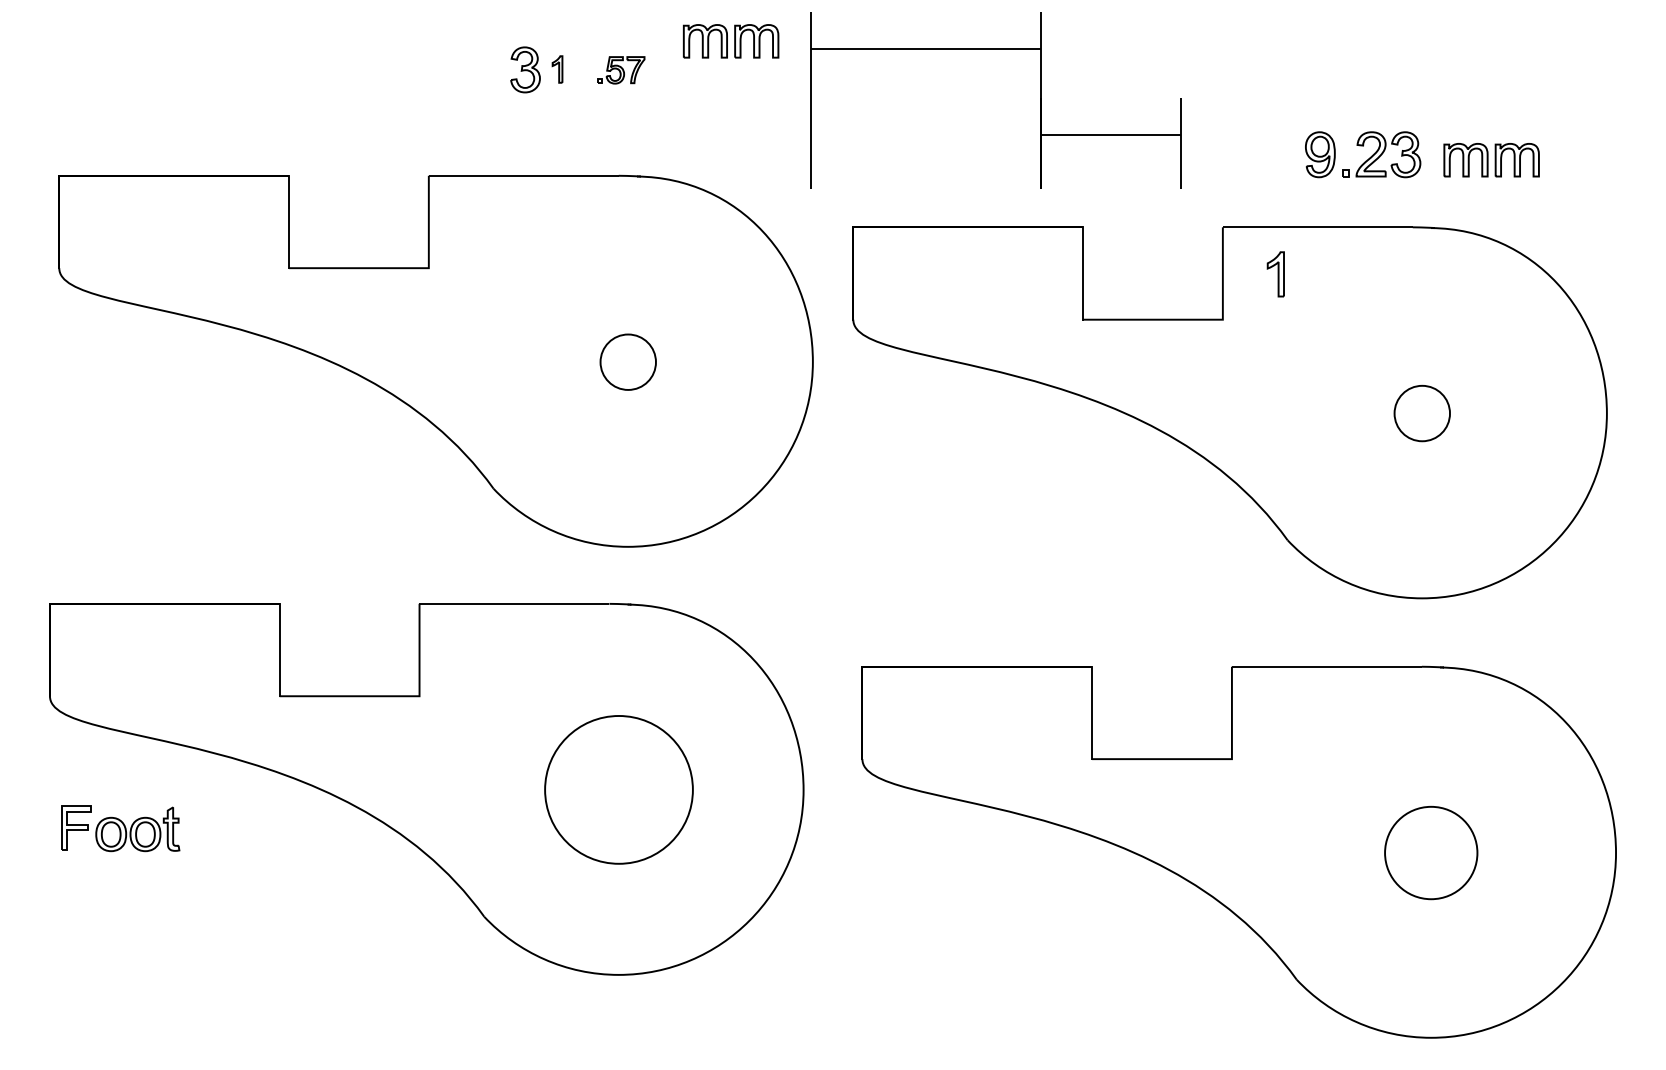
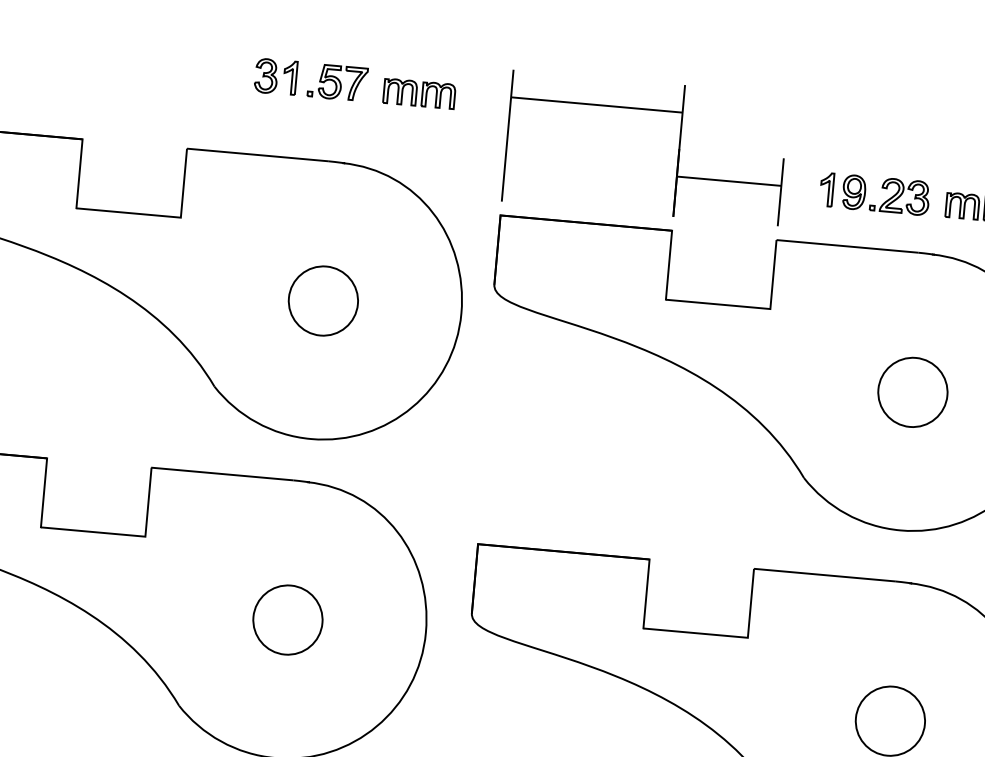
part: (730, 41) -> (418, 93), moved
part: (557, 69) -> (290, 77), size x1.67
part: (621, 70) -> (337, 82), size x1.67
part: (1040, 100) -> (678, 150), moved
part: (1275, 274) -> (826, 189), moved
part: (628, 362) -> (323, 301), size x1.67
part: (1422, 413) -> (913, 392), size x1.67
part: (618, 790) -> (287, 620), size x0.62

